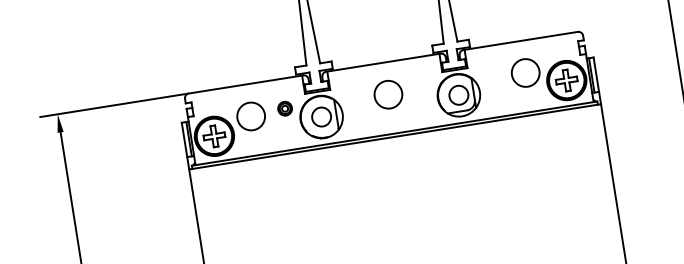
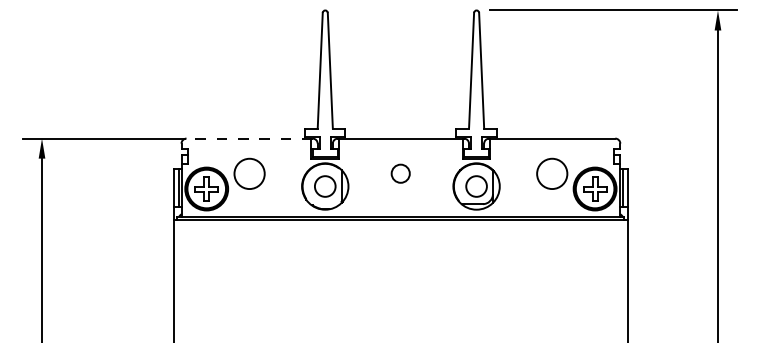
line: (245, 84) -> (249, 138), solid -> dashed
circle: (387, 94) -> (400, 173), size x0.6
part: (285, 107) -> (287, 170), removed

